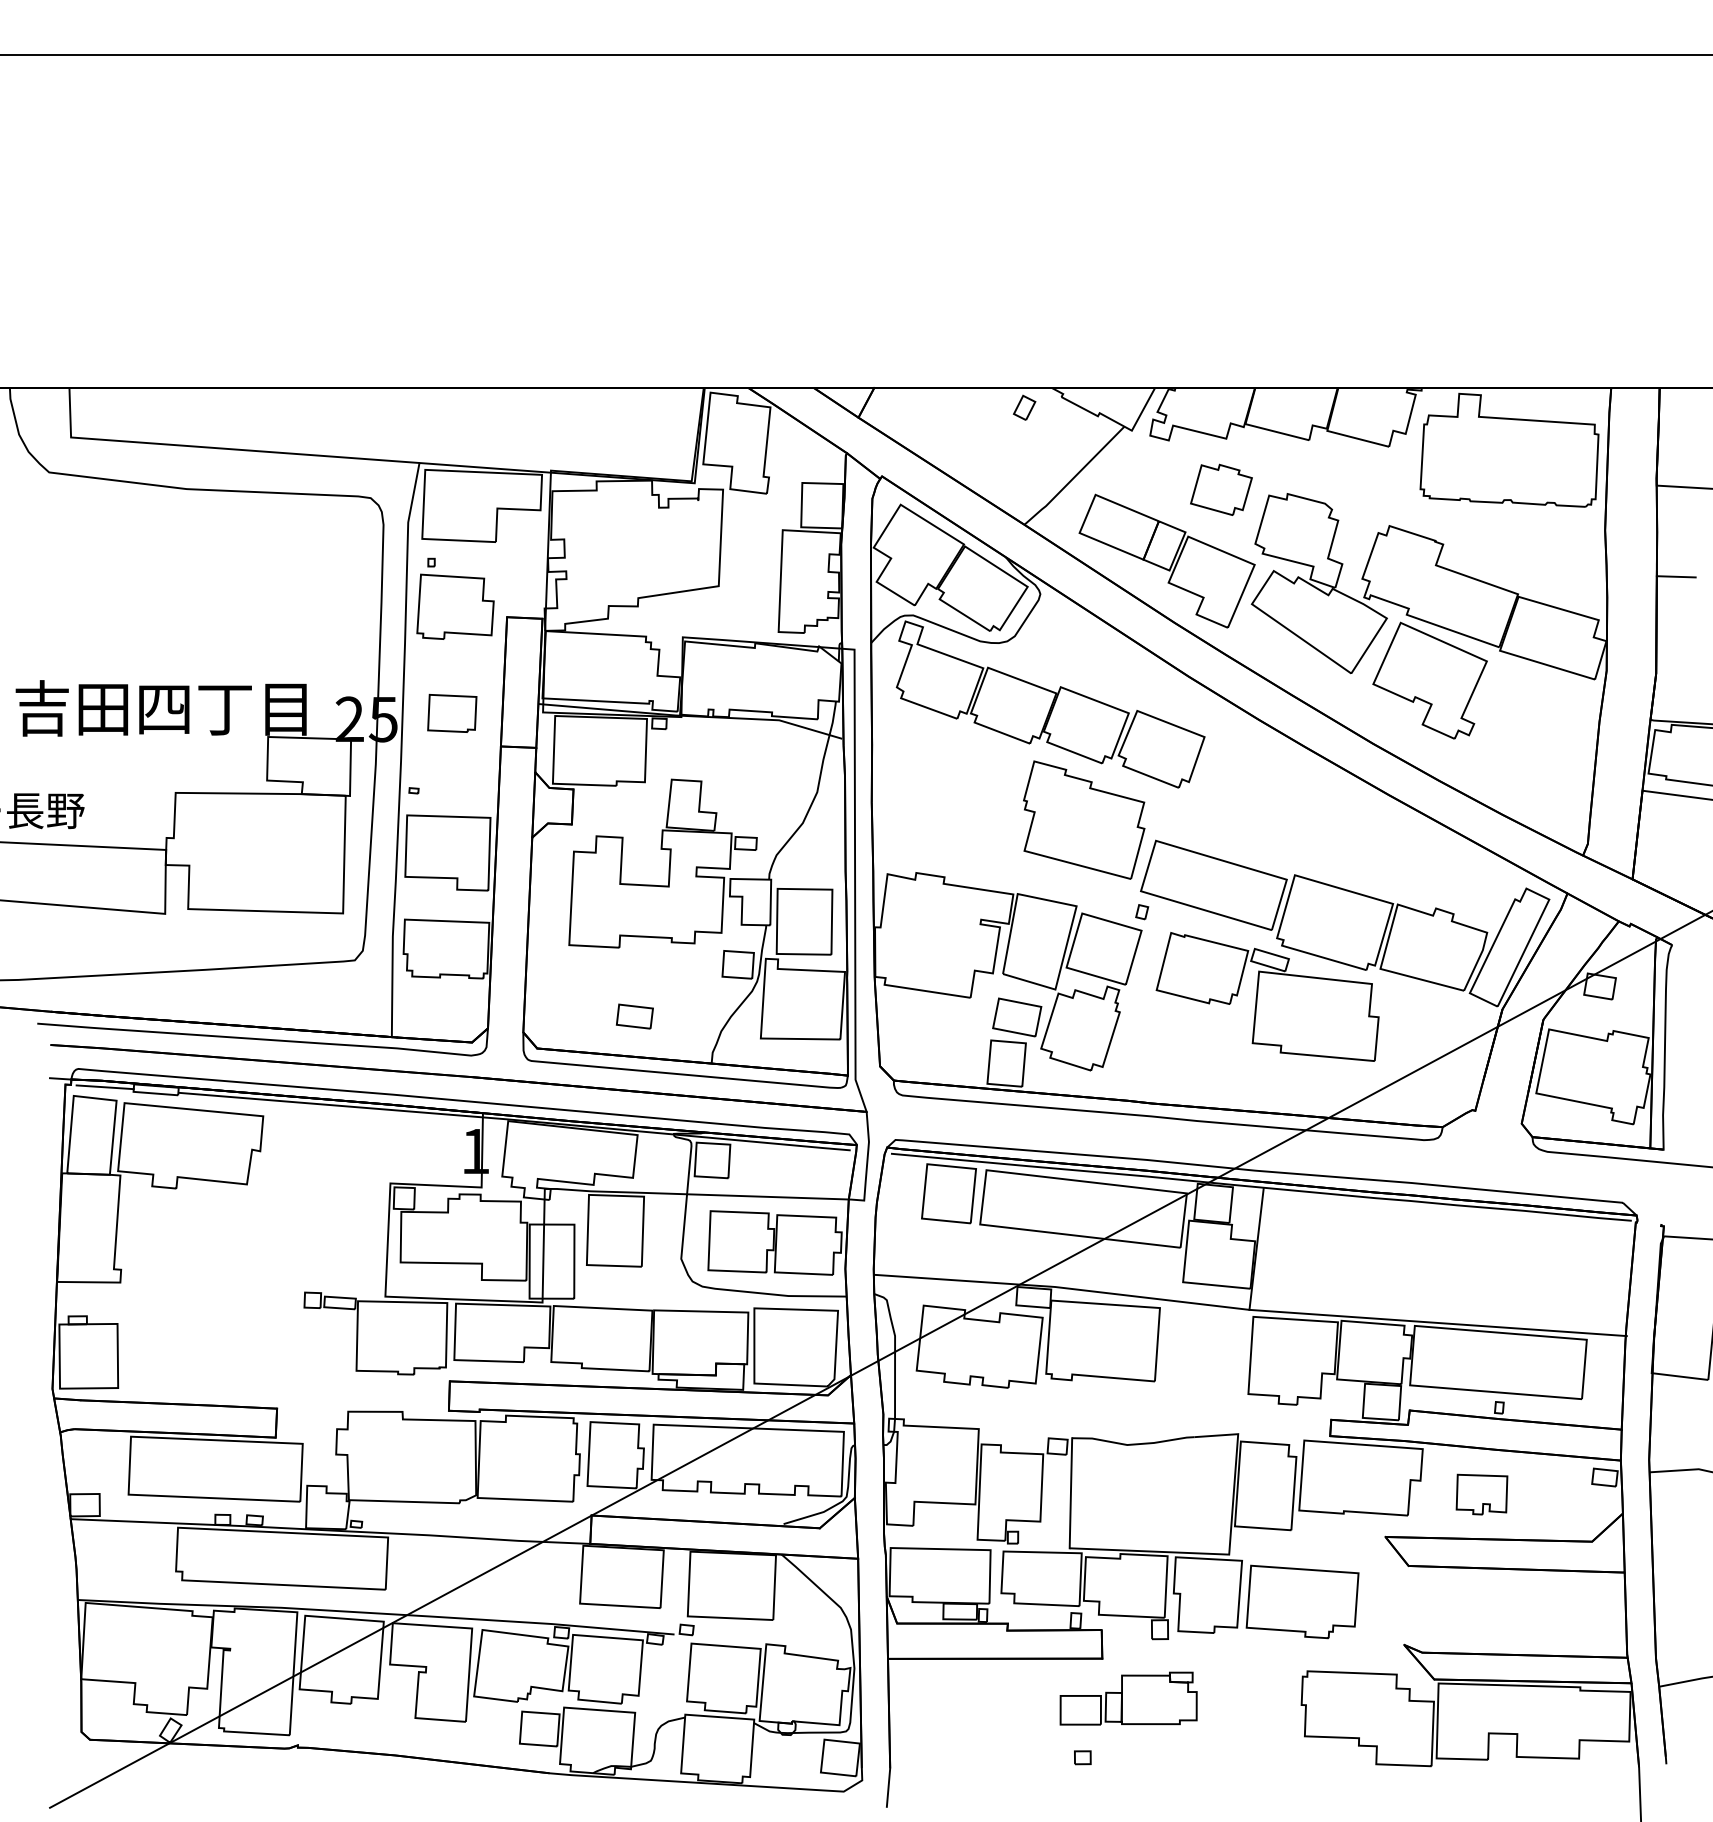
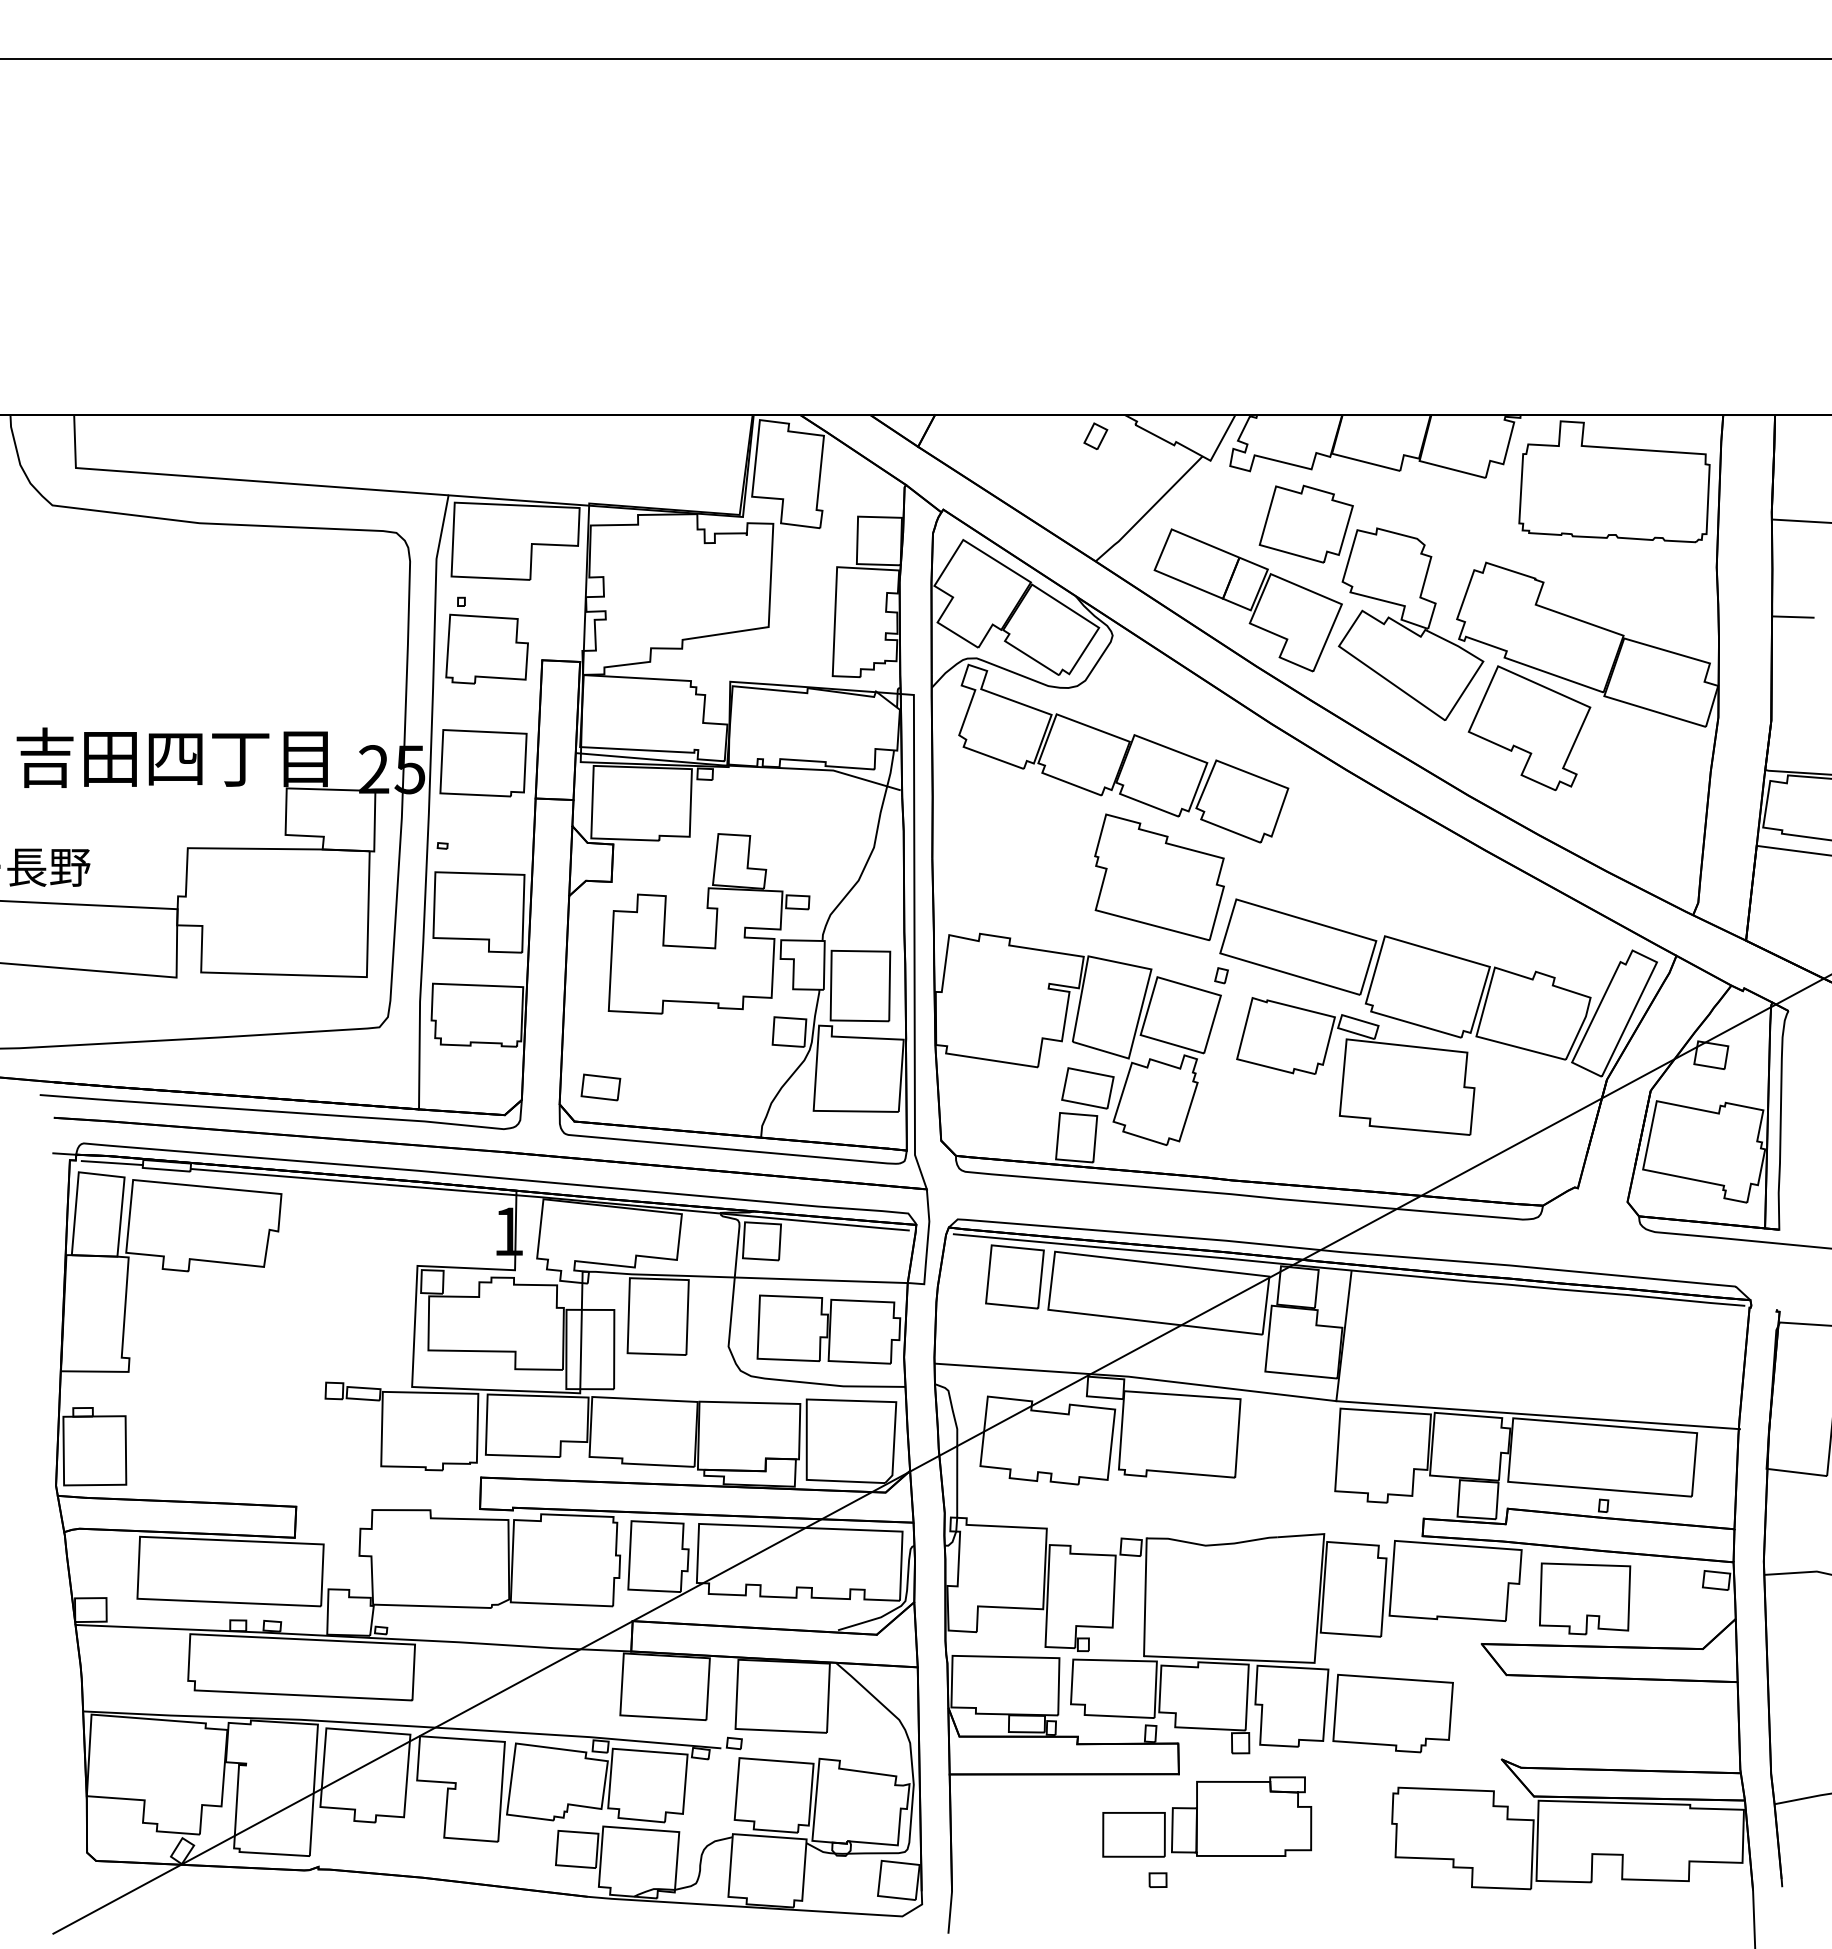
part: (1221, 489) -> (1306, 523), size x1.43
part: (452, 713) -> (483, 763), size x1.67
part: (634, 1016) -> (600, 1087), moved
part: (1481, 1494) -> (1584, 1598), size x1.67
part: (1128, 1698) -> (1206, 1816), size x1.43

